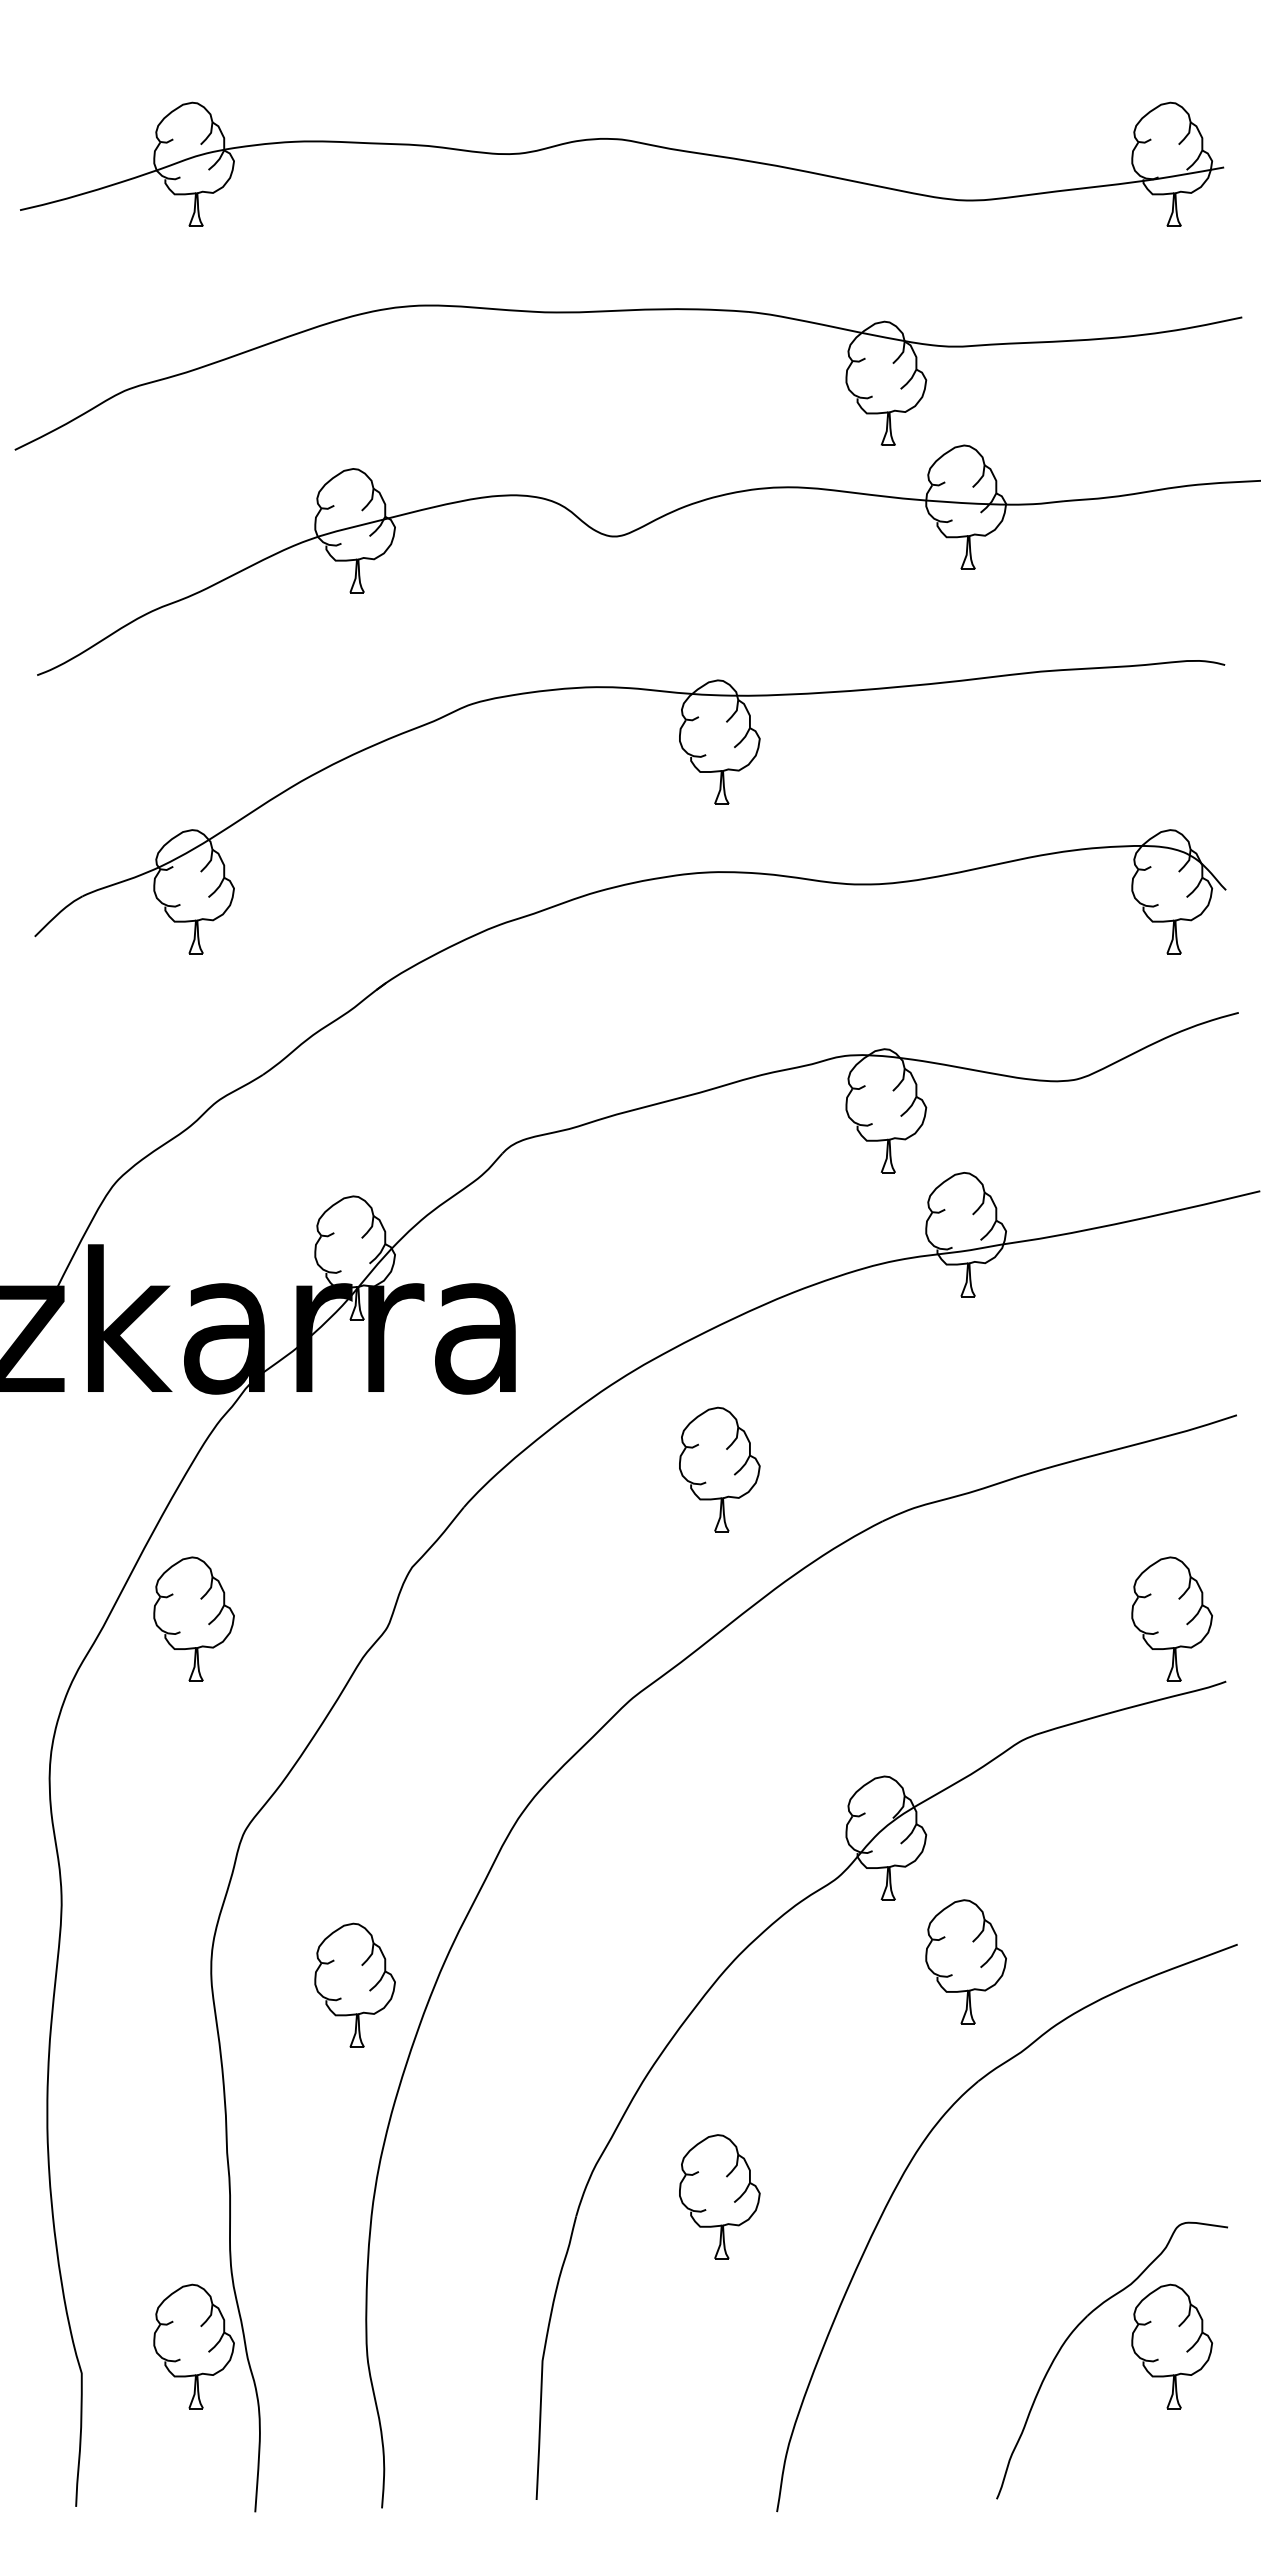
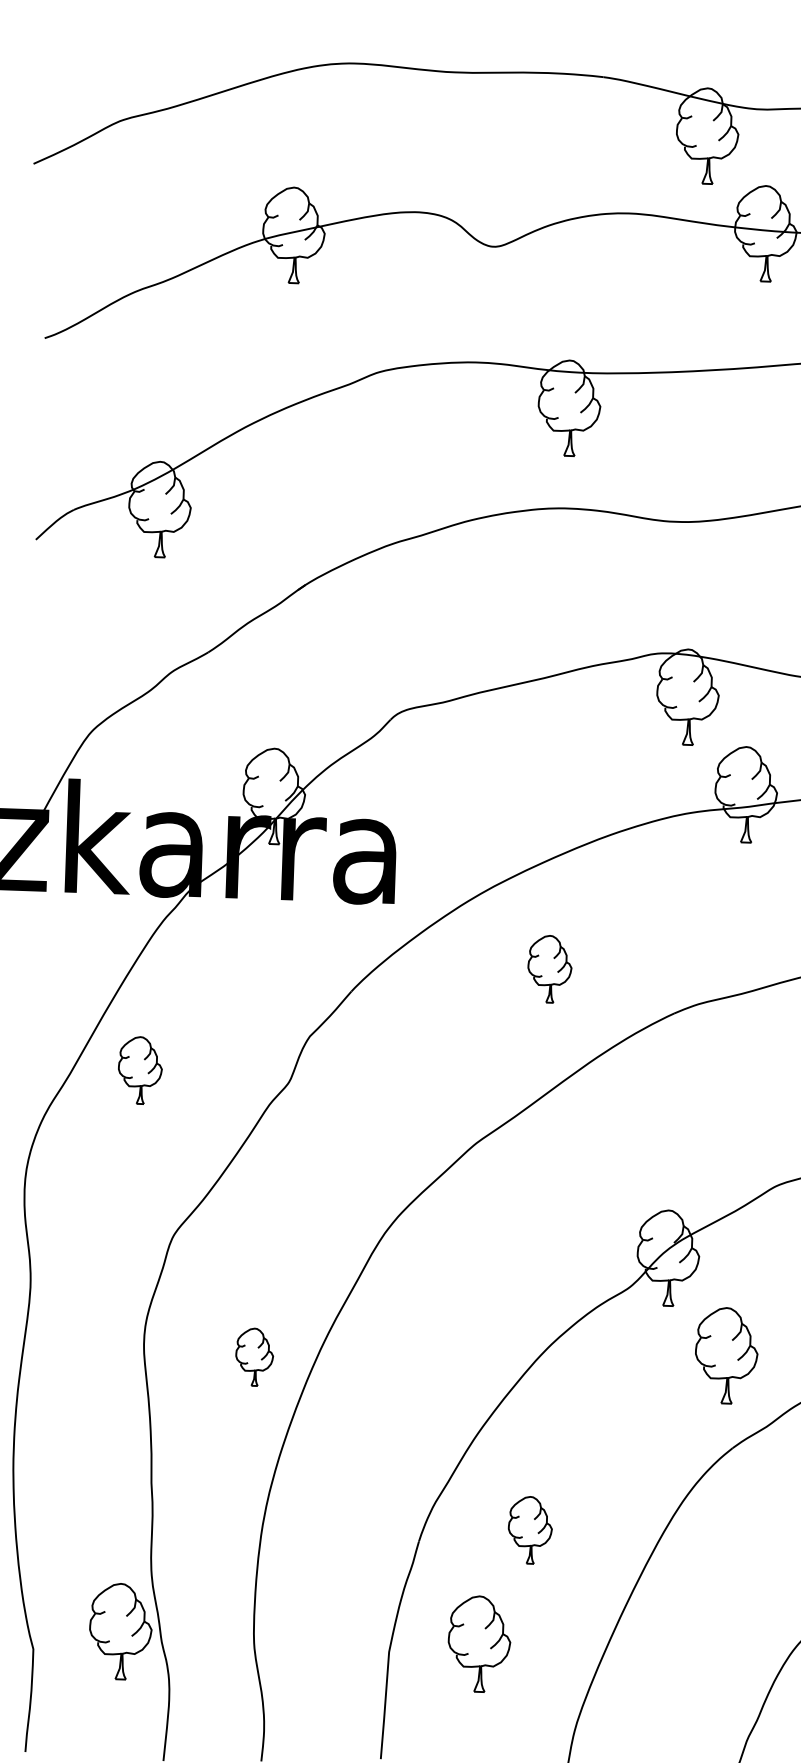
part: (719, 1469) -> (549, 969), size x0.7
part: (193, 1618) -> (139, 1069), size x0.7
part: (354, 1984) -> (254, 1356), size x0.6
part: (719, 2196) -> (530, 1529), size x0.7
part: (658, 2346) -> (478, 1644), added

